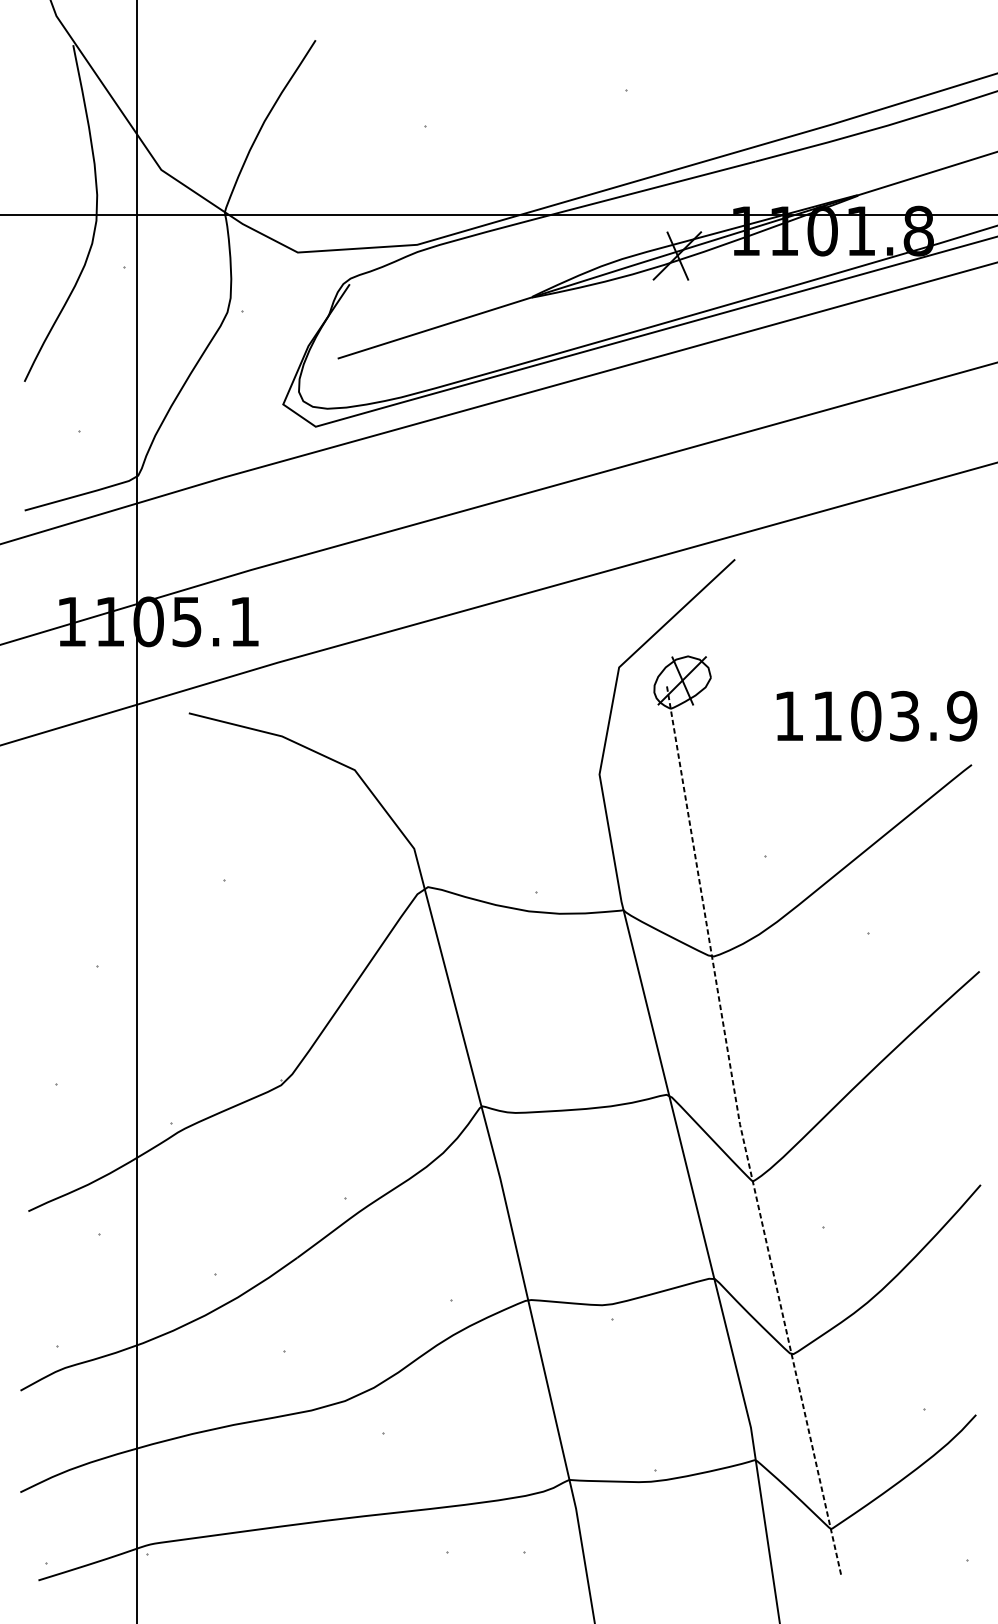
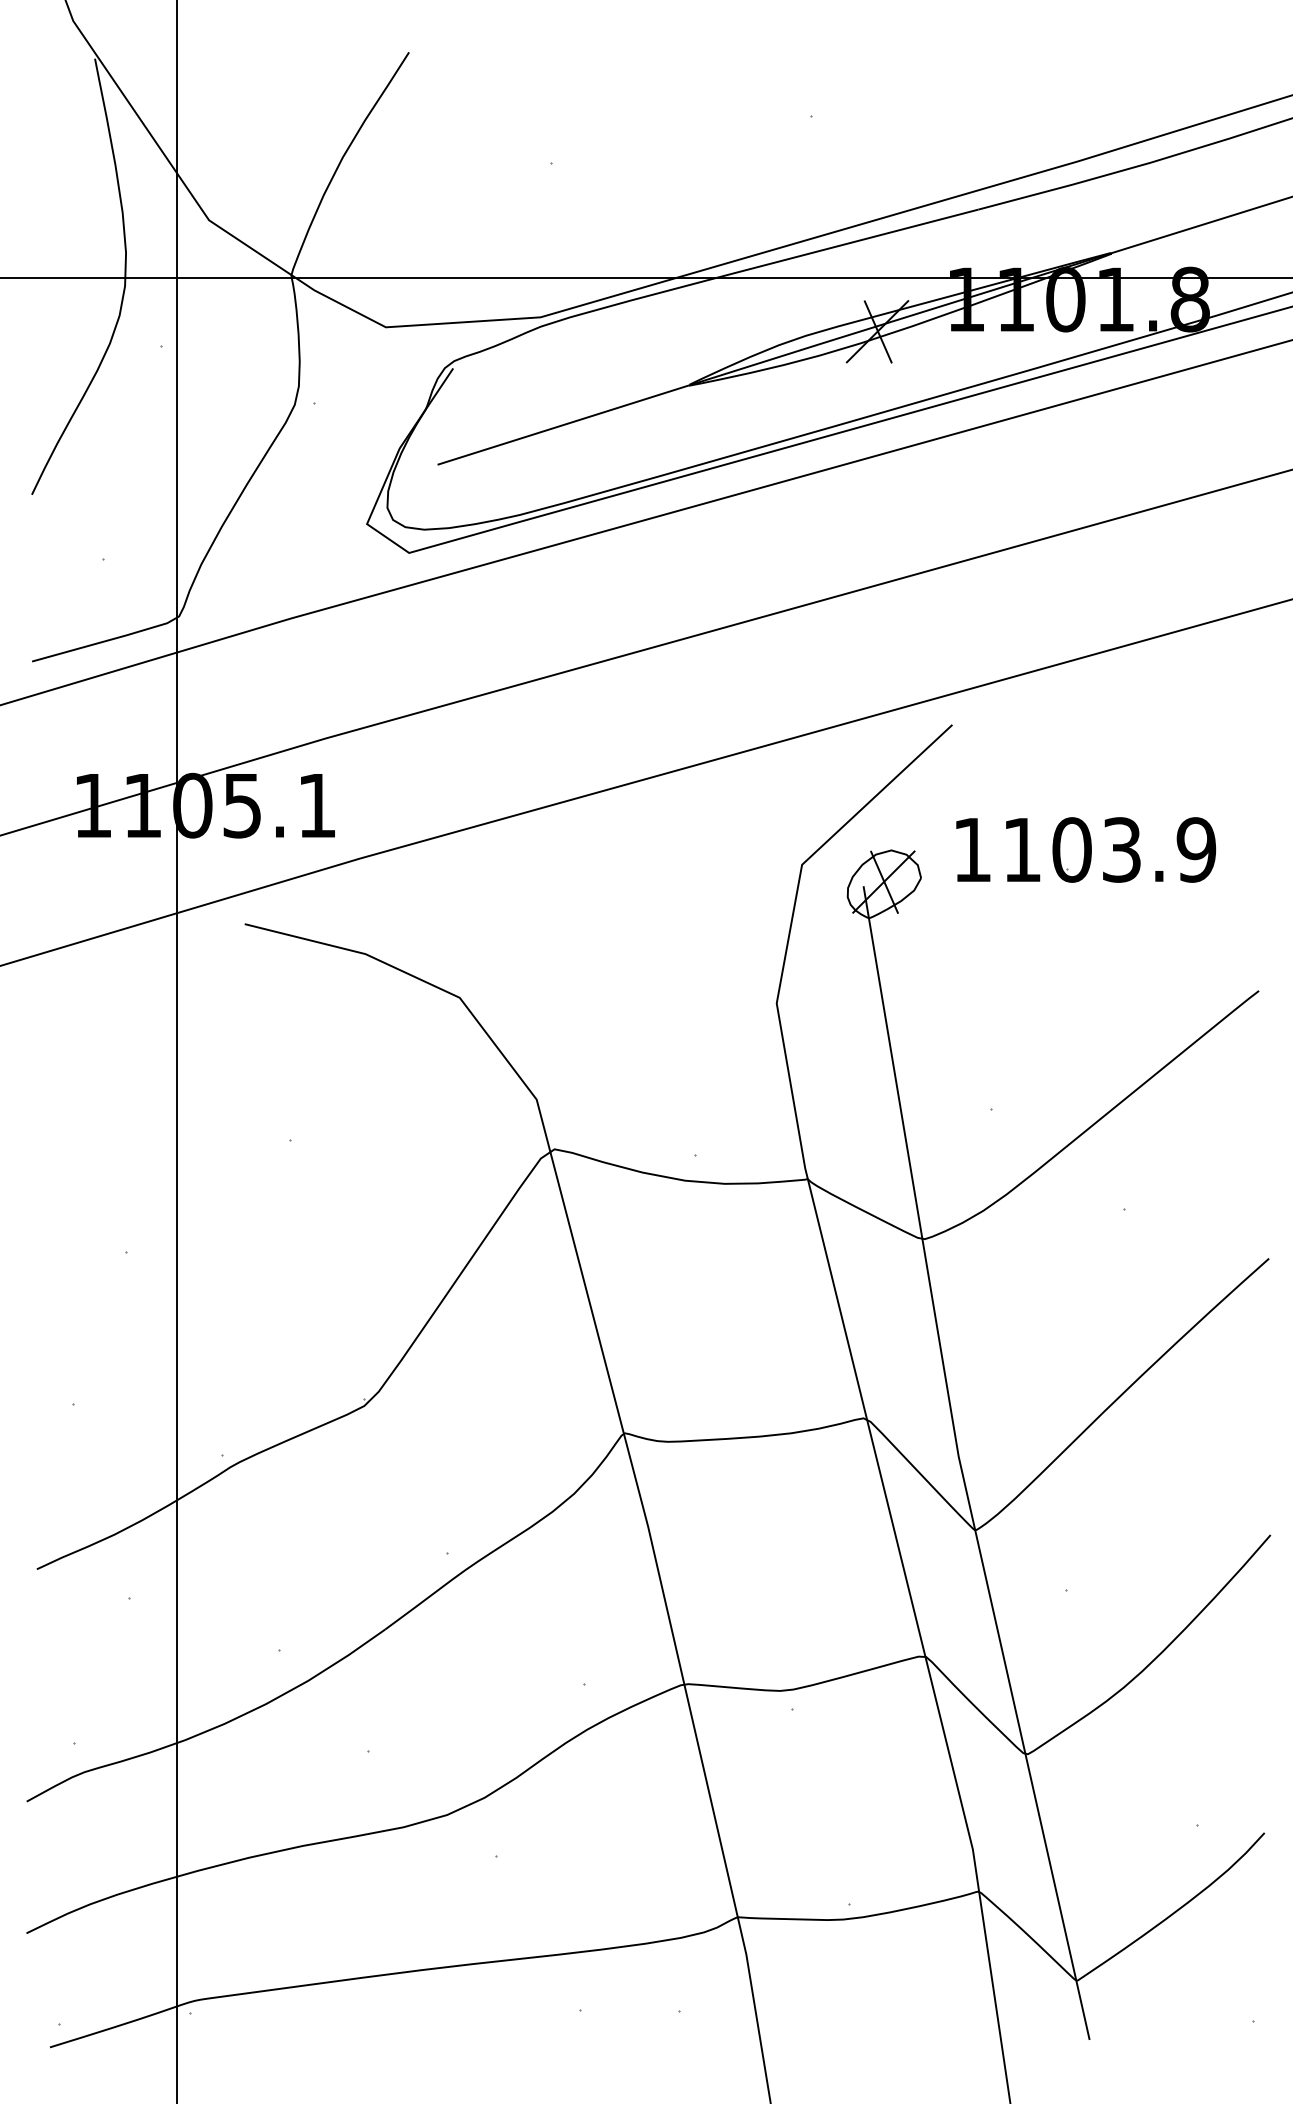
part: (877, 715) -> (1086, 849), moved
line: (741, 1131) -> (960, 1465), dashed -> solid

